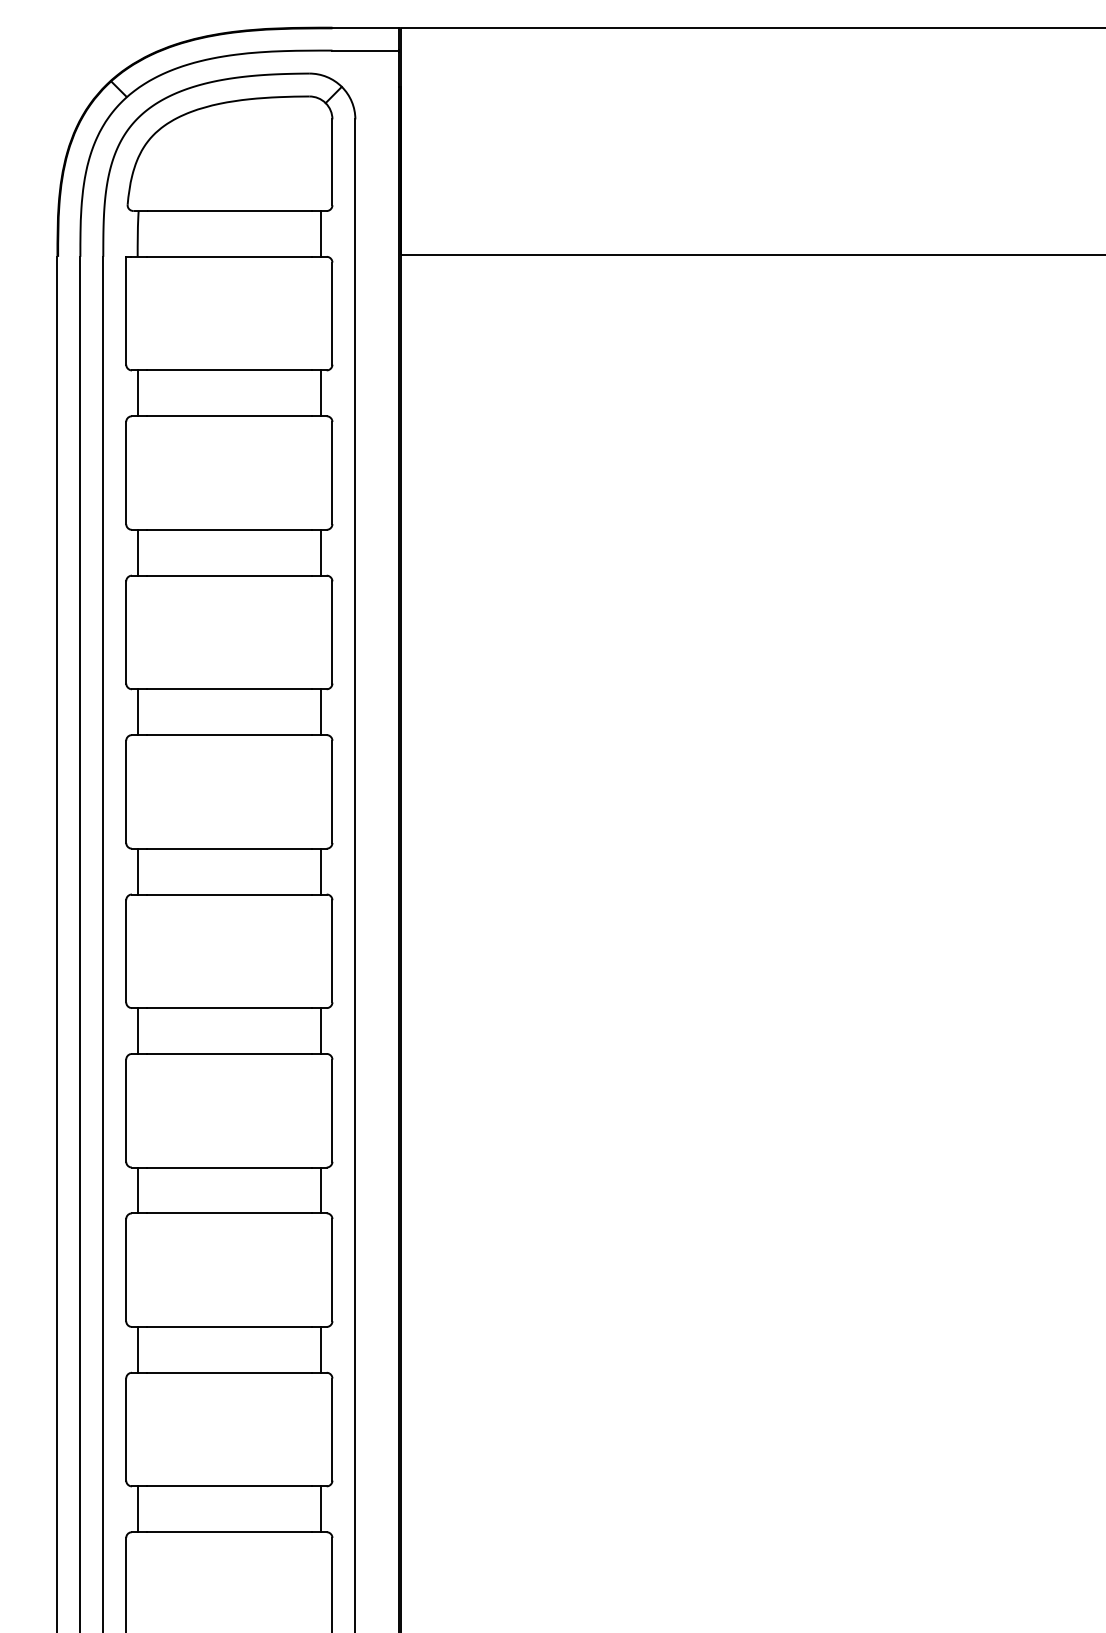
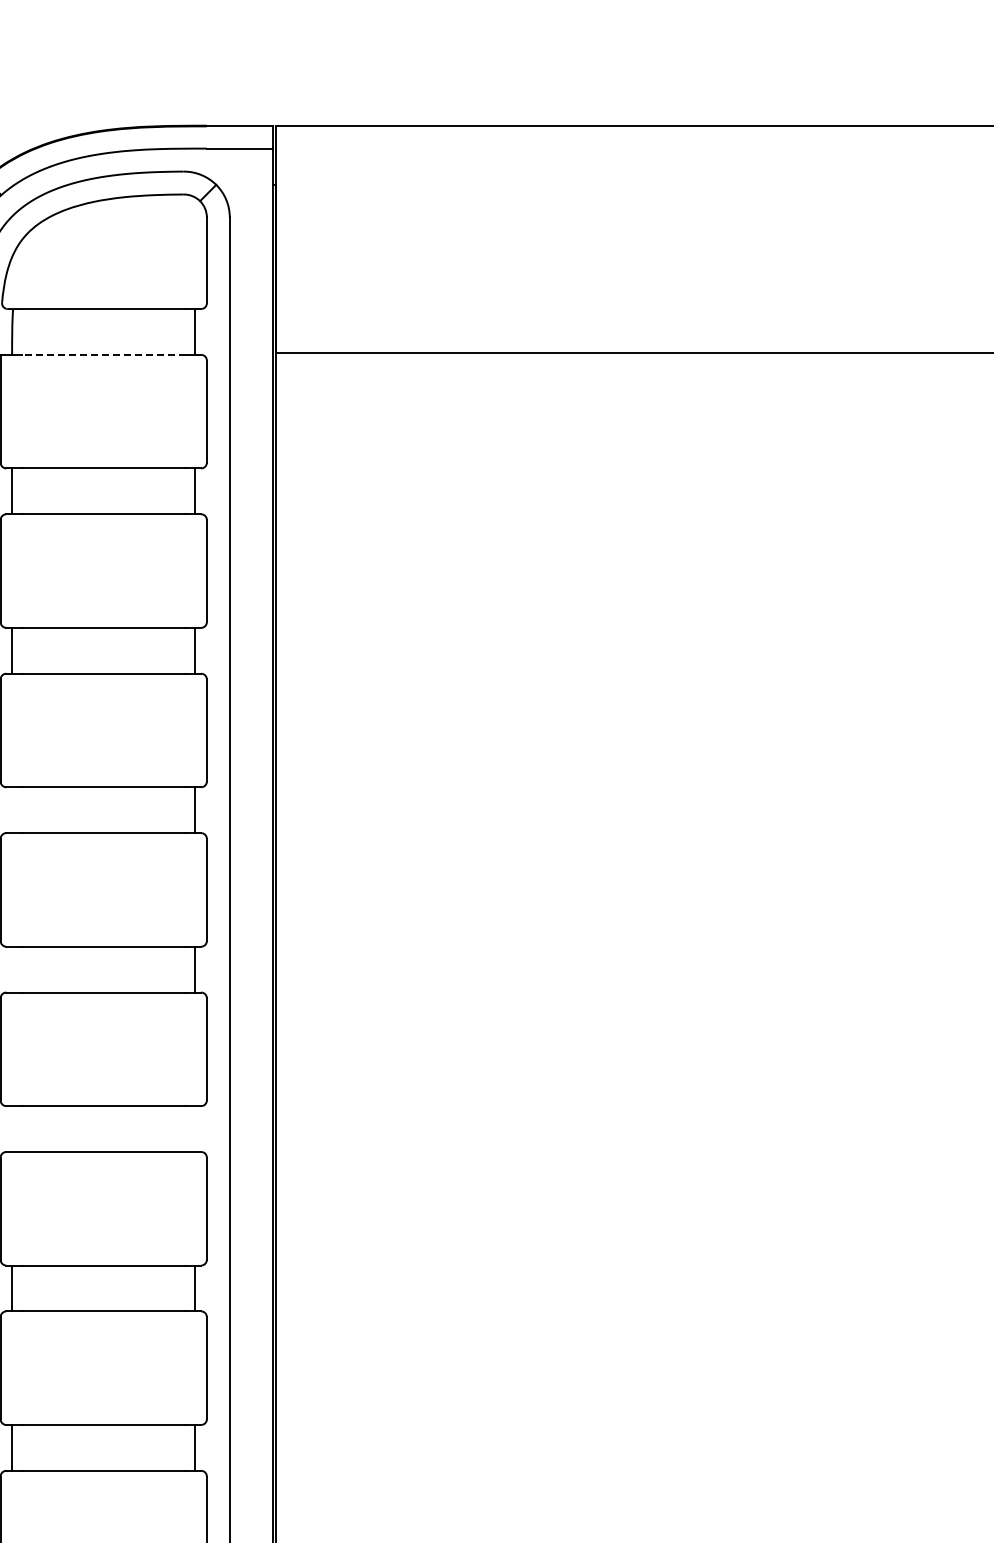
line: (228, 256) -> (102, 354), solid -> dashed
line: (137, 712) -> (11, 810), removed
line: (137, 871) -> (11, 969), removed
line: (137, 1030) -> (11, 1128), removed
line: (321, 1030) -> (195, 1128), removed

